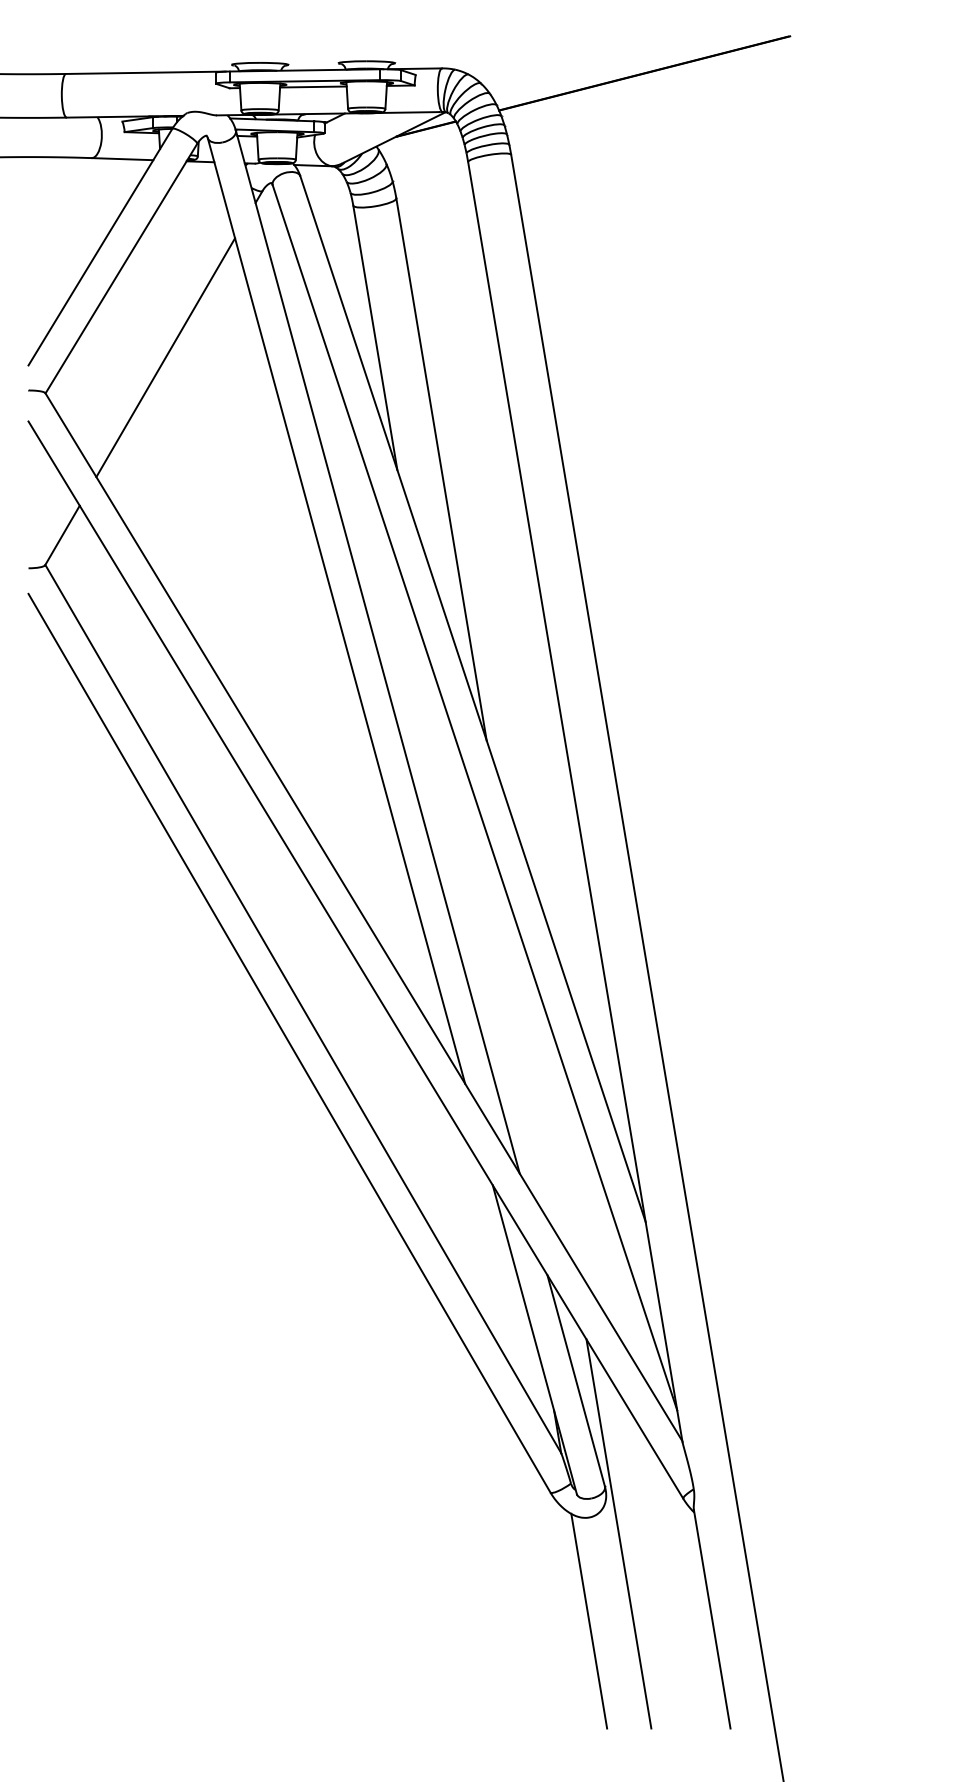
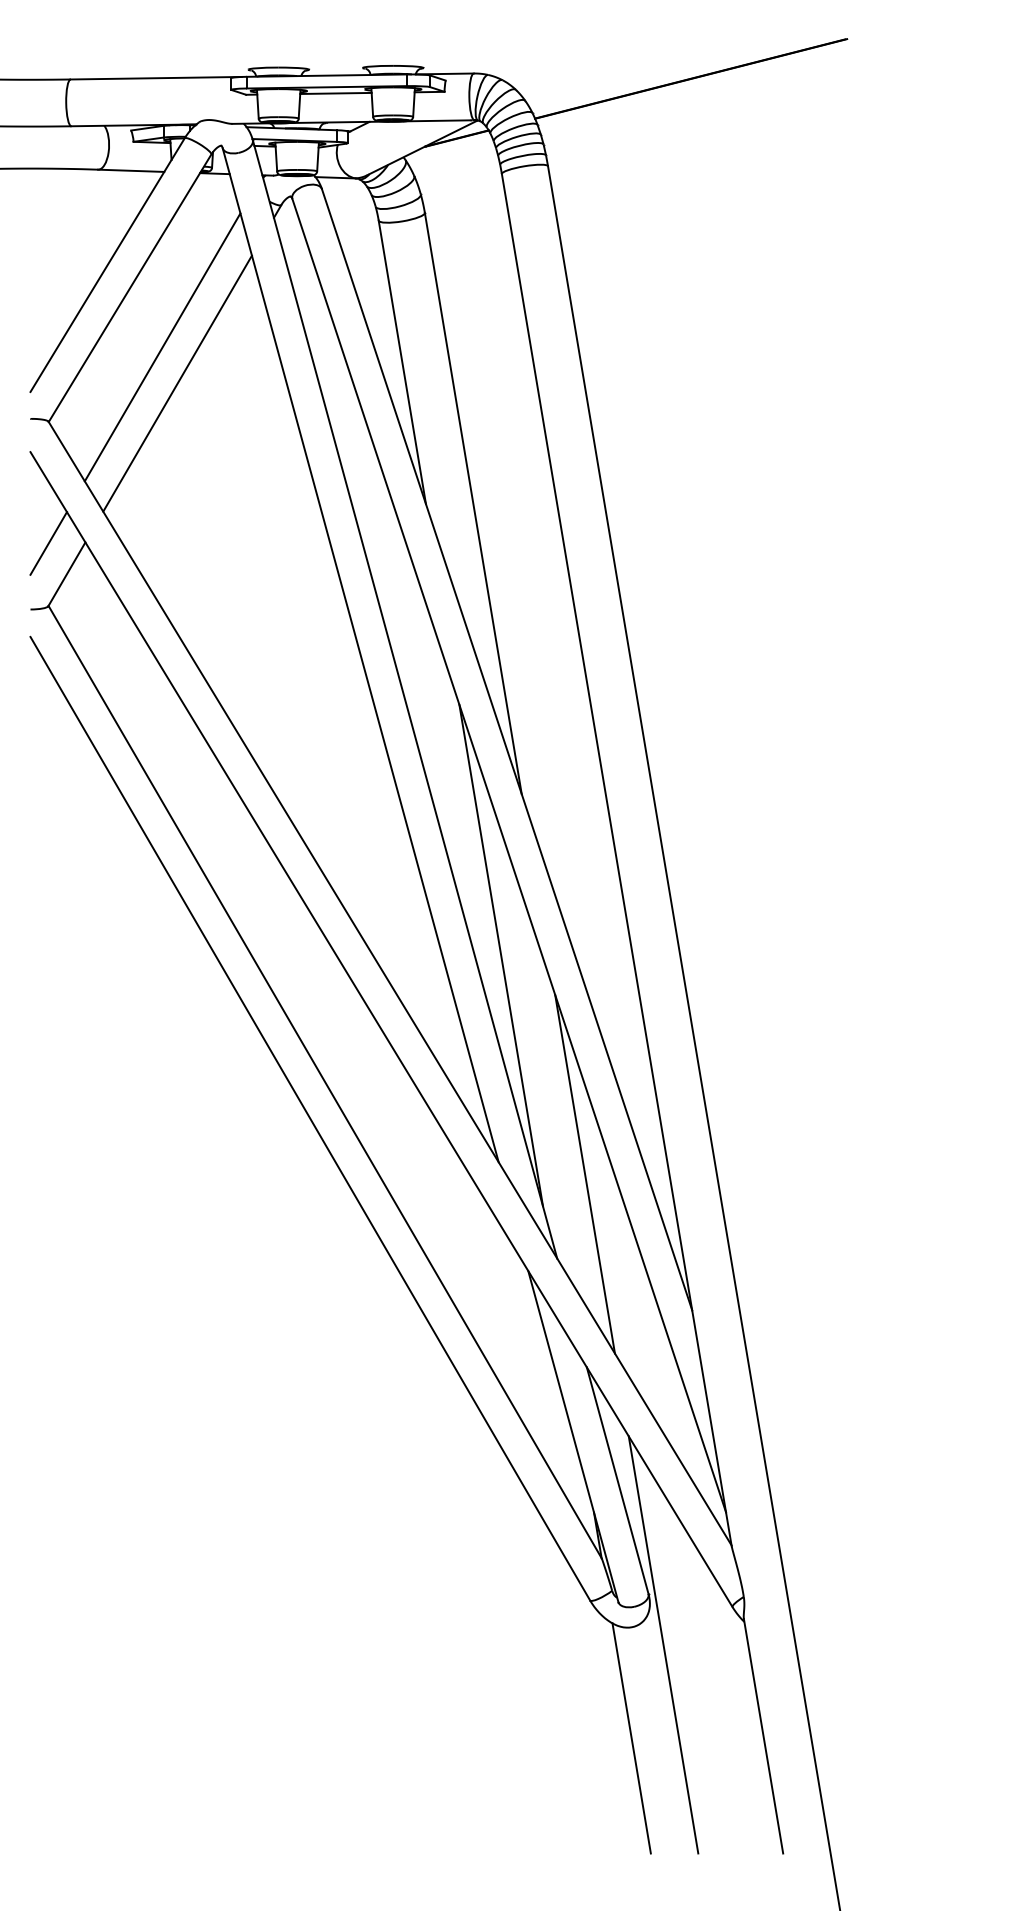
line: (151, 323) -> (162, 347), added
line: (45, 506) -> (48, 543), added
line: (467, 890) -> (501, 954), added
line: (545, 1094) -> (584, 1173), added

